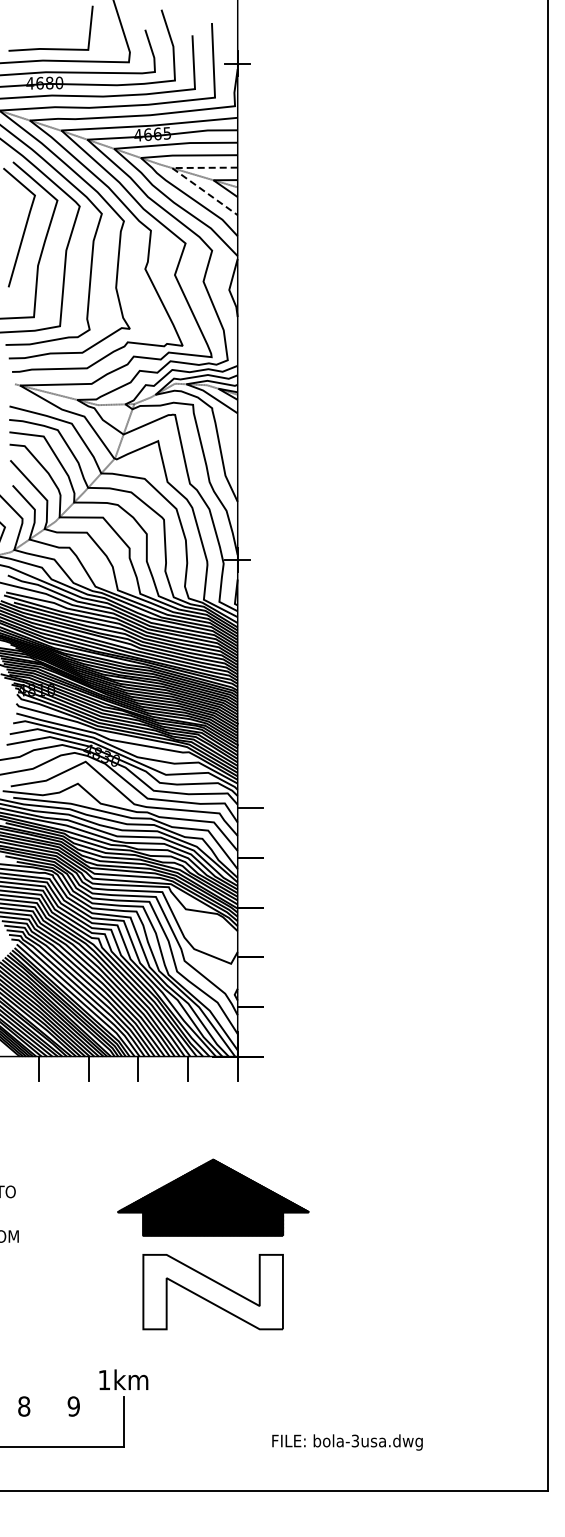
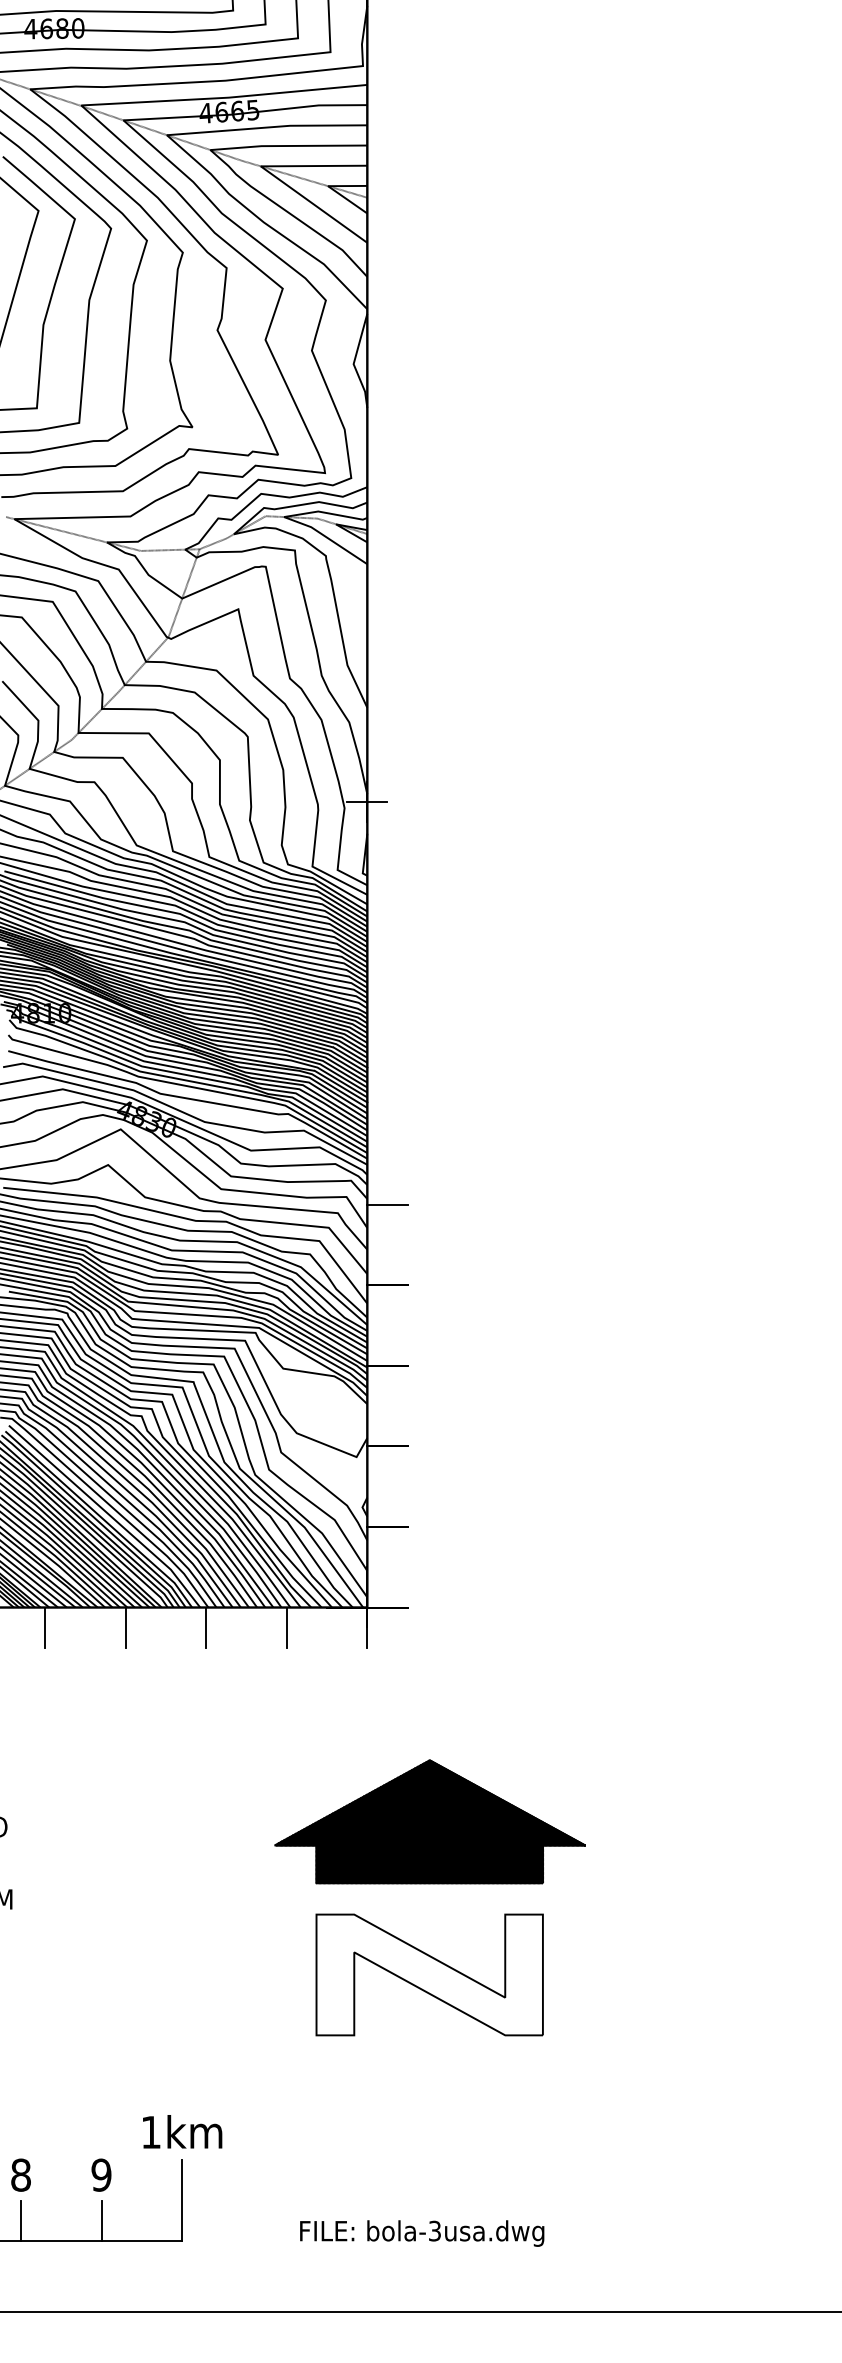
line: (177, 172) -> (269, 173), dashed -> solid
part: (213, 1236) -> (430, 1884), moved
line: (24, 1434) -> (21, 2220), added
line: (73, 1434) -> (100, 2220), added
text: (347, 1442) -> (422, 2233), moved

